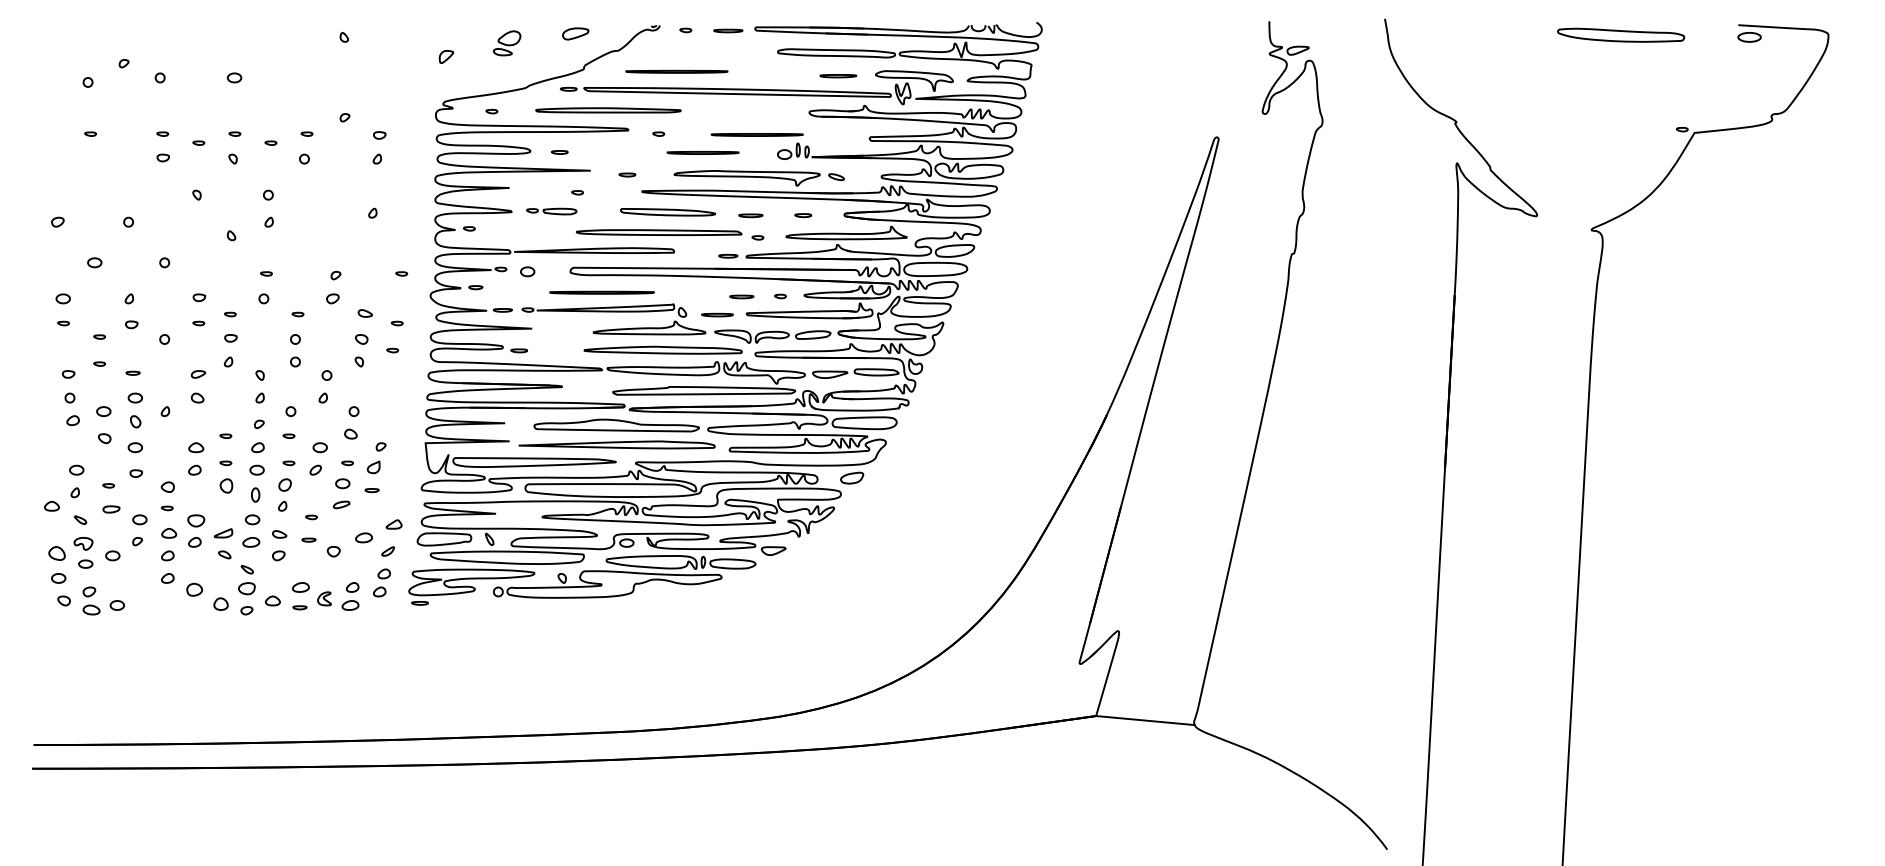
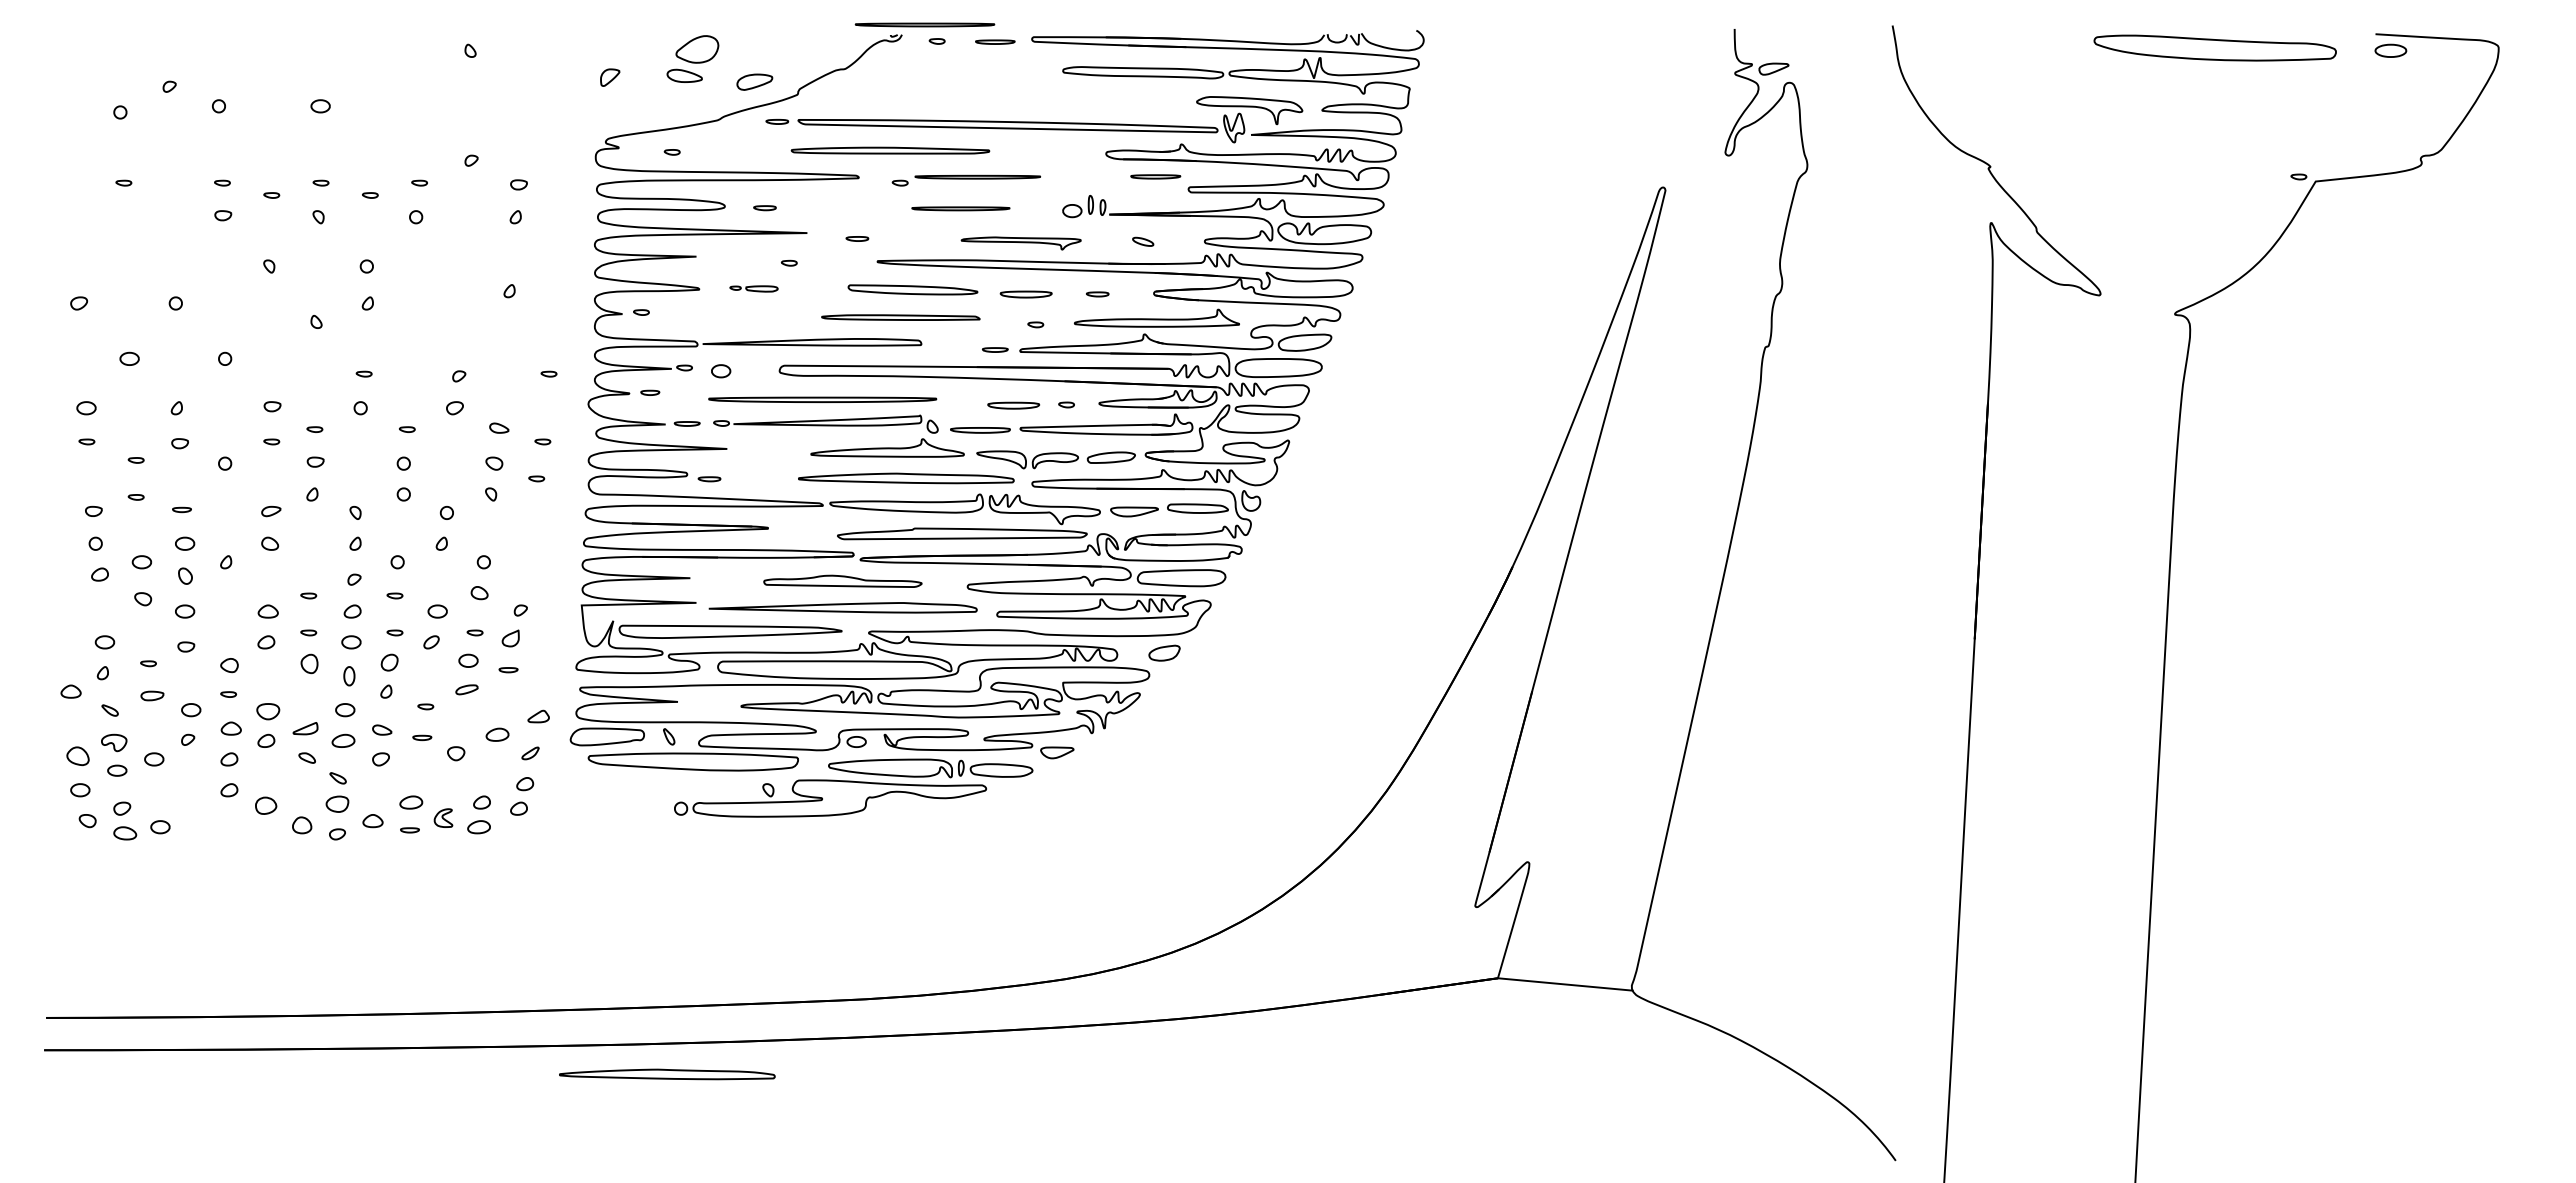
part: (575, 33) -> (754, 81), moved
part: (1621, 34) -> (2215, 47), size x1.4
part: (507, 42) -> (693, 58), size x1.4
part: (676, 71) -> (924, 24), moved
part: (838, 75) -> (1155, 176), moved
part: (608, 110) -> (890, 150), moved
part: (756, 134) -> (977, 176), moved
part: (747, 178) -> (1021, 243), size x0.6
part: (551, 211) -> (753, 288), size x0.7
part: (750, 215) -> (1025, 294), size x1.6
part: (658, 232) -> (900, 317), size x0.7
part: (601, 292) -> (822, 399), size x1.6
part: (741, 296) -> (1013, 405), size x1.6
part: (717, 315) -> (980, 430), size x1.4
part: (616, 425) -> (842, 581), size x0.7
part: (471, 587) -> (644, 802), removed
part: (488, 786) -> (667, 1074), added

